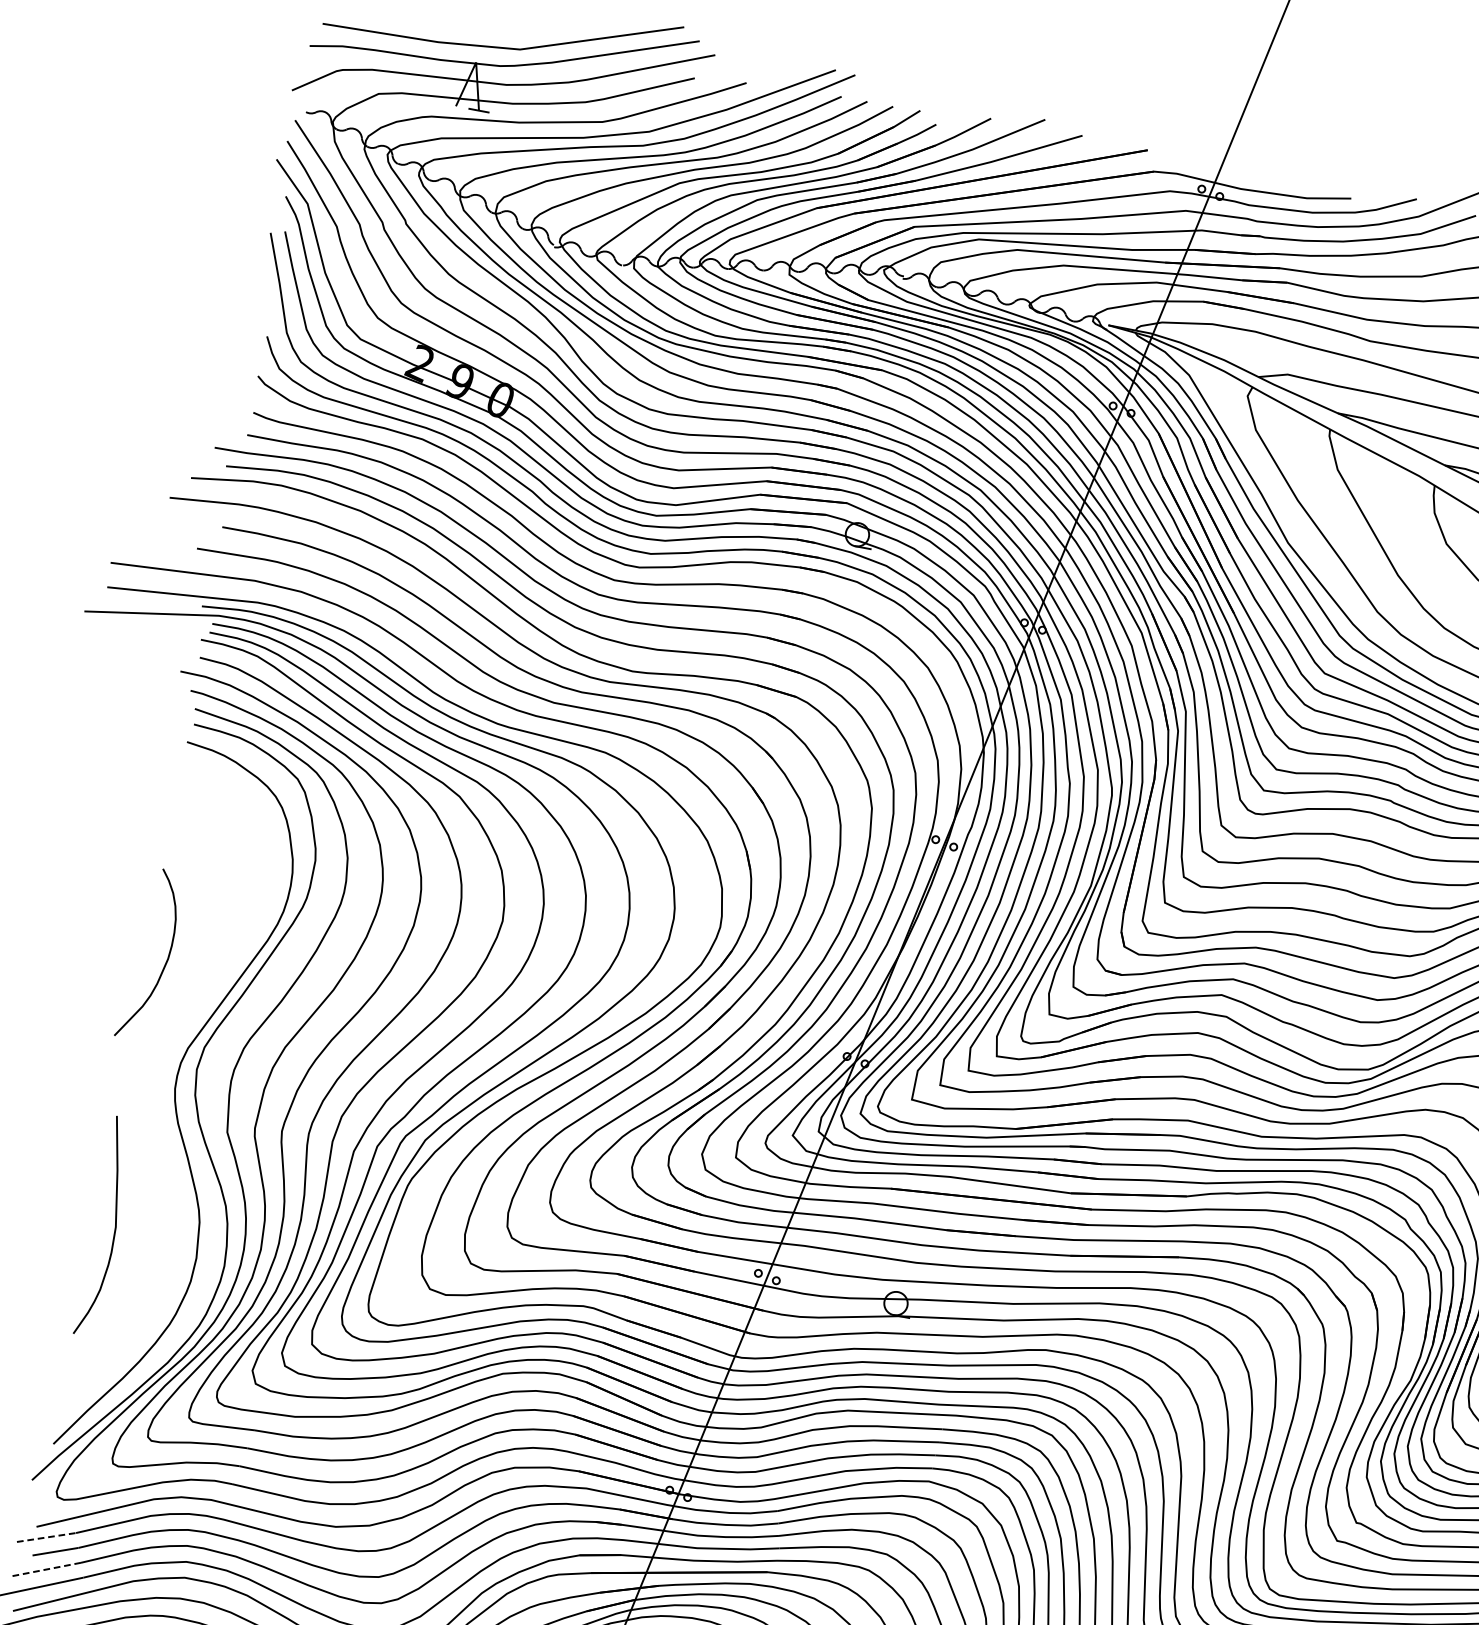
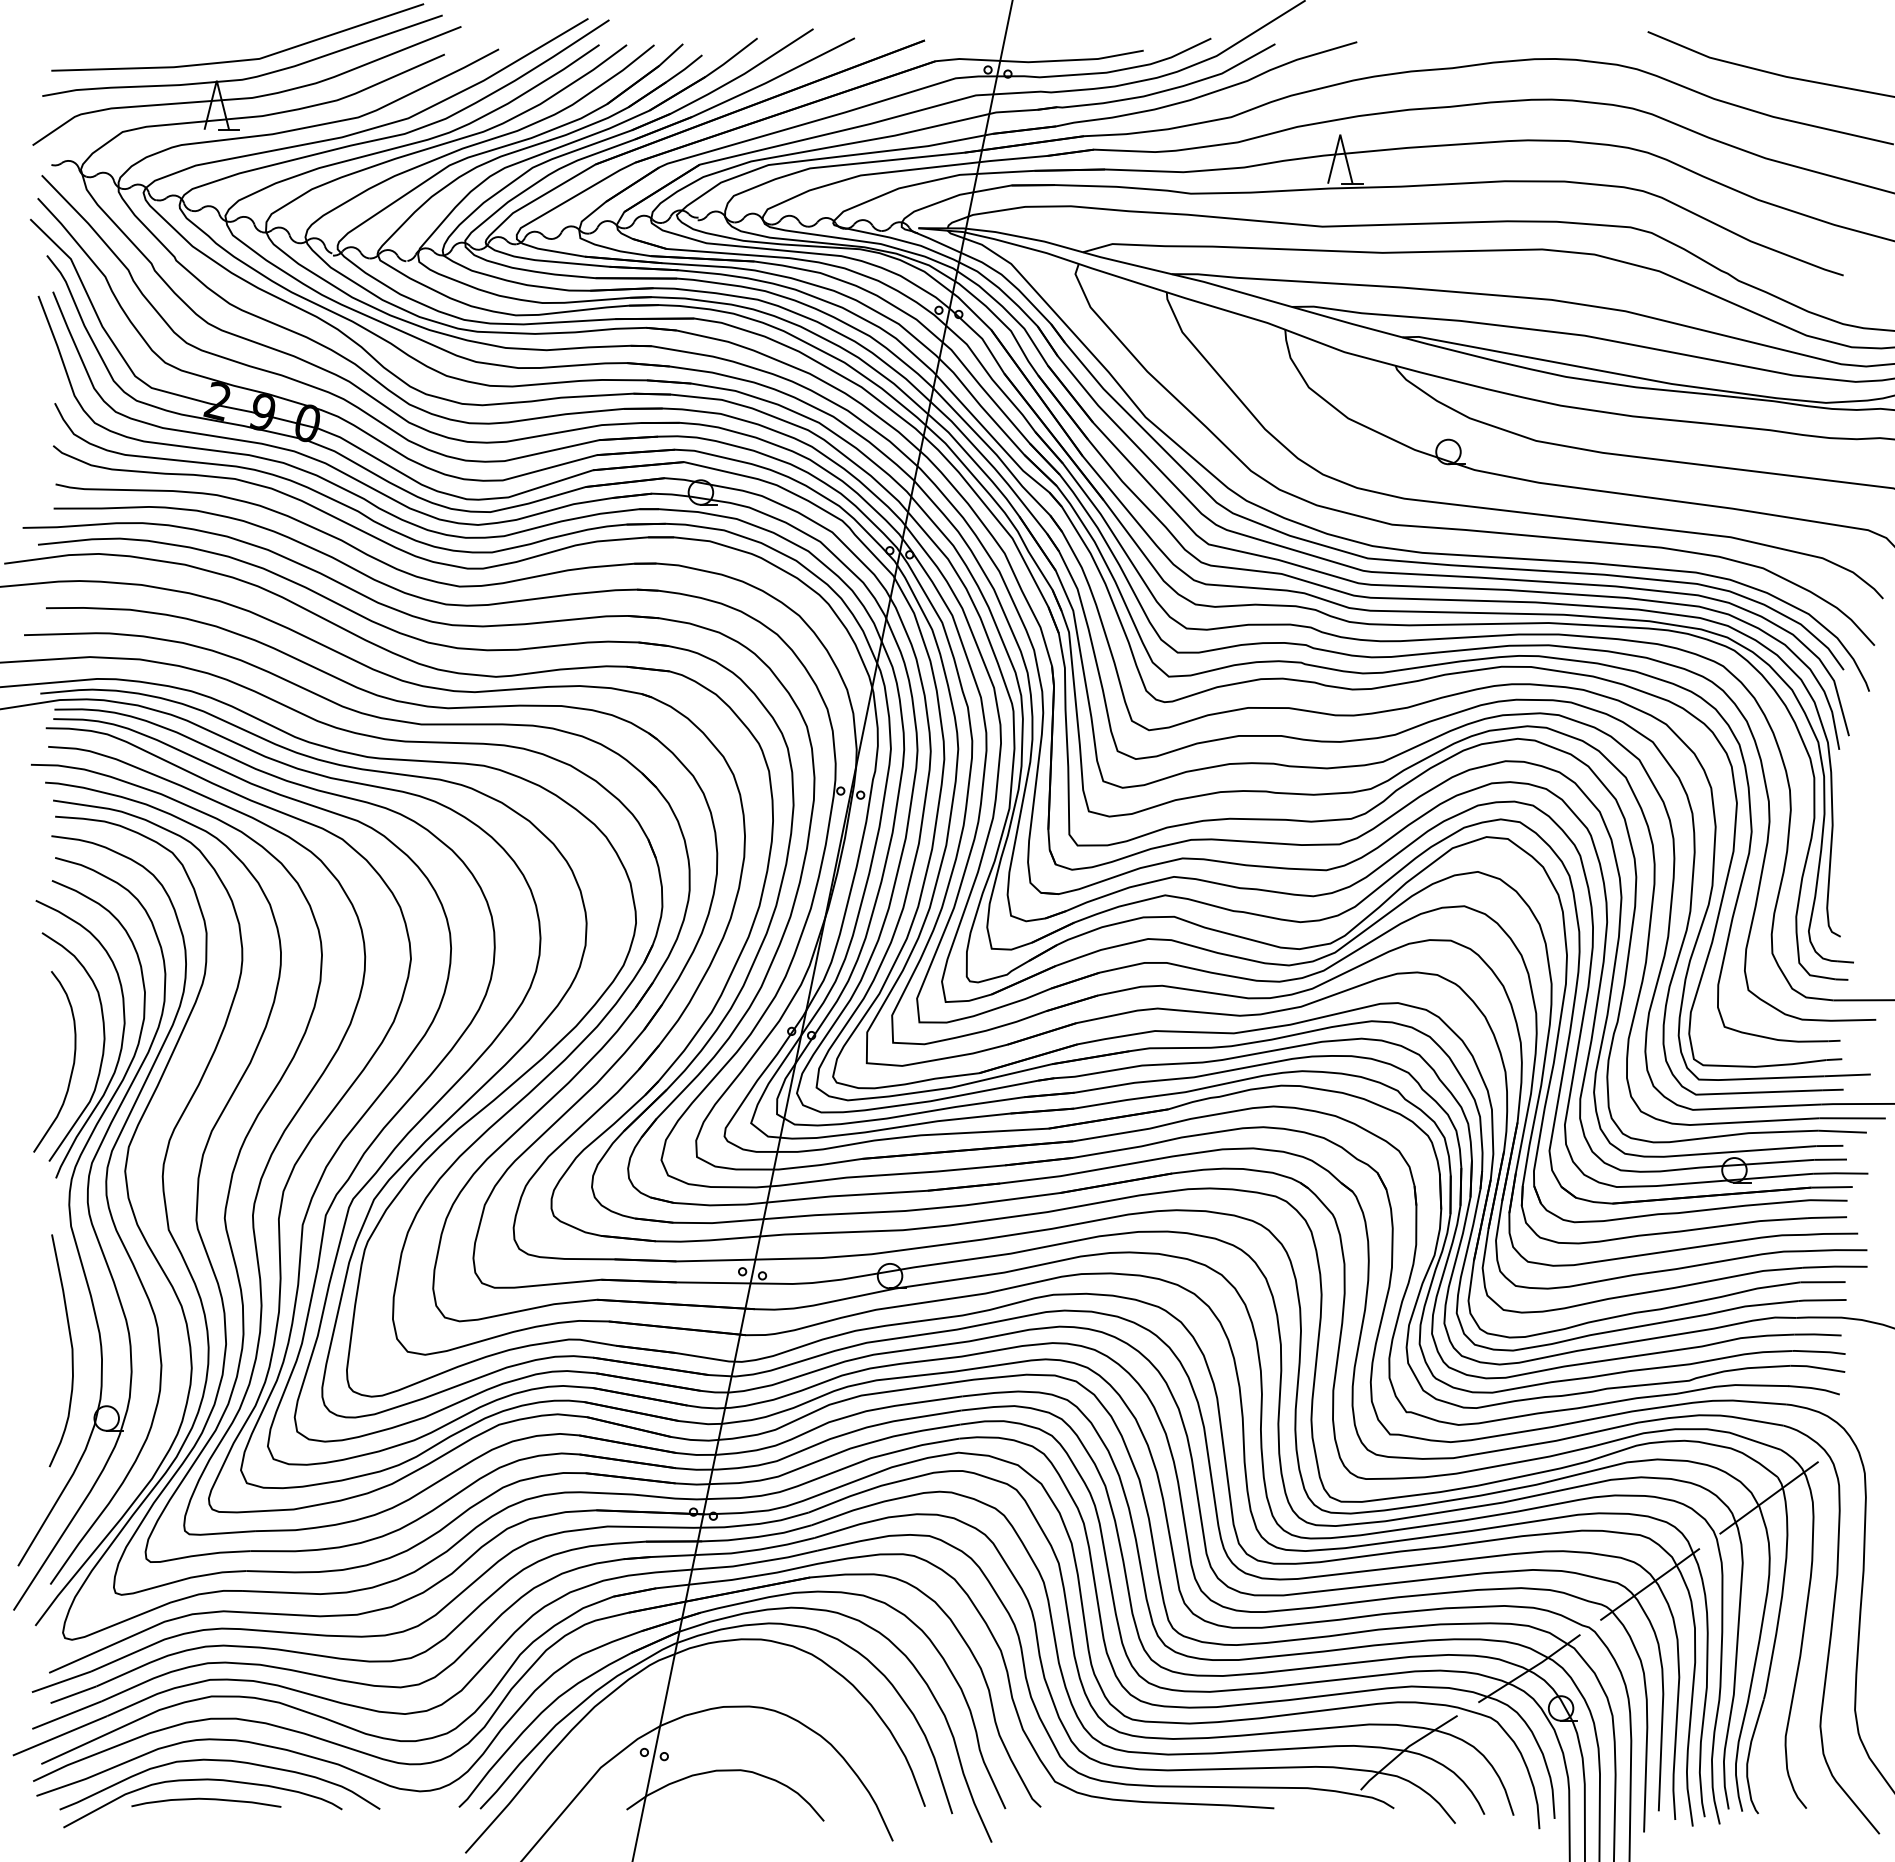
part: (152, 1121) -> (89, 1233), added
line: (46, 1537) -> (61, 1681), dashed -> solid
line: (45, 1569) -> (66, 1715), dashed -> solid

